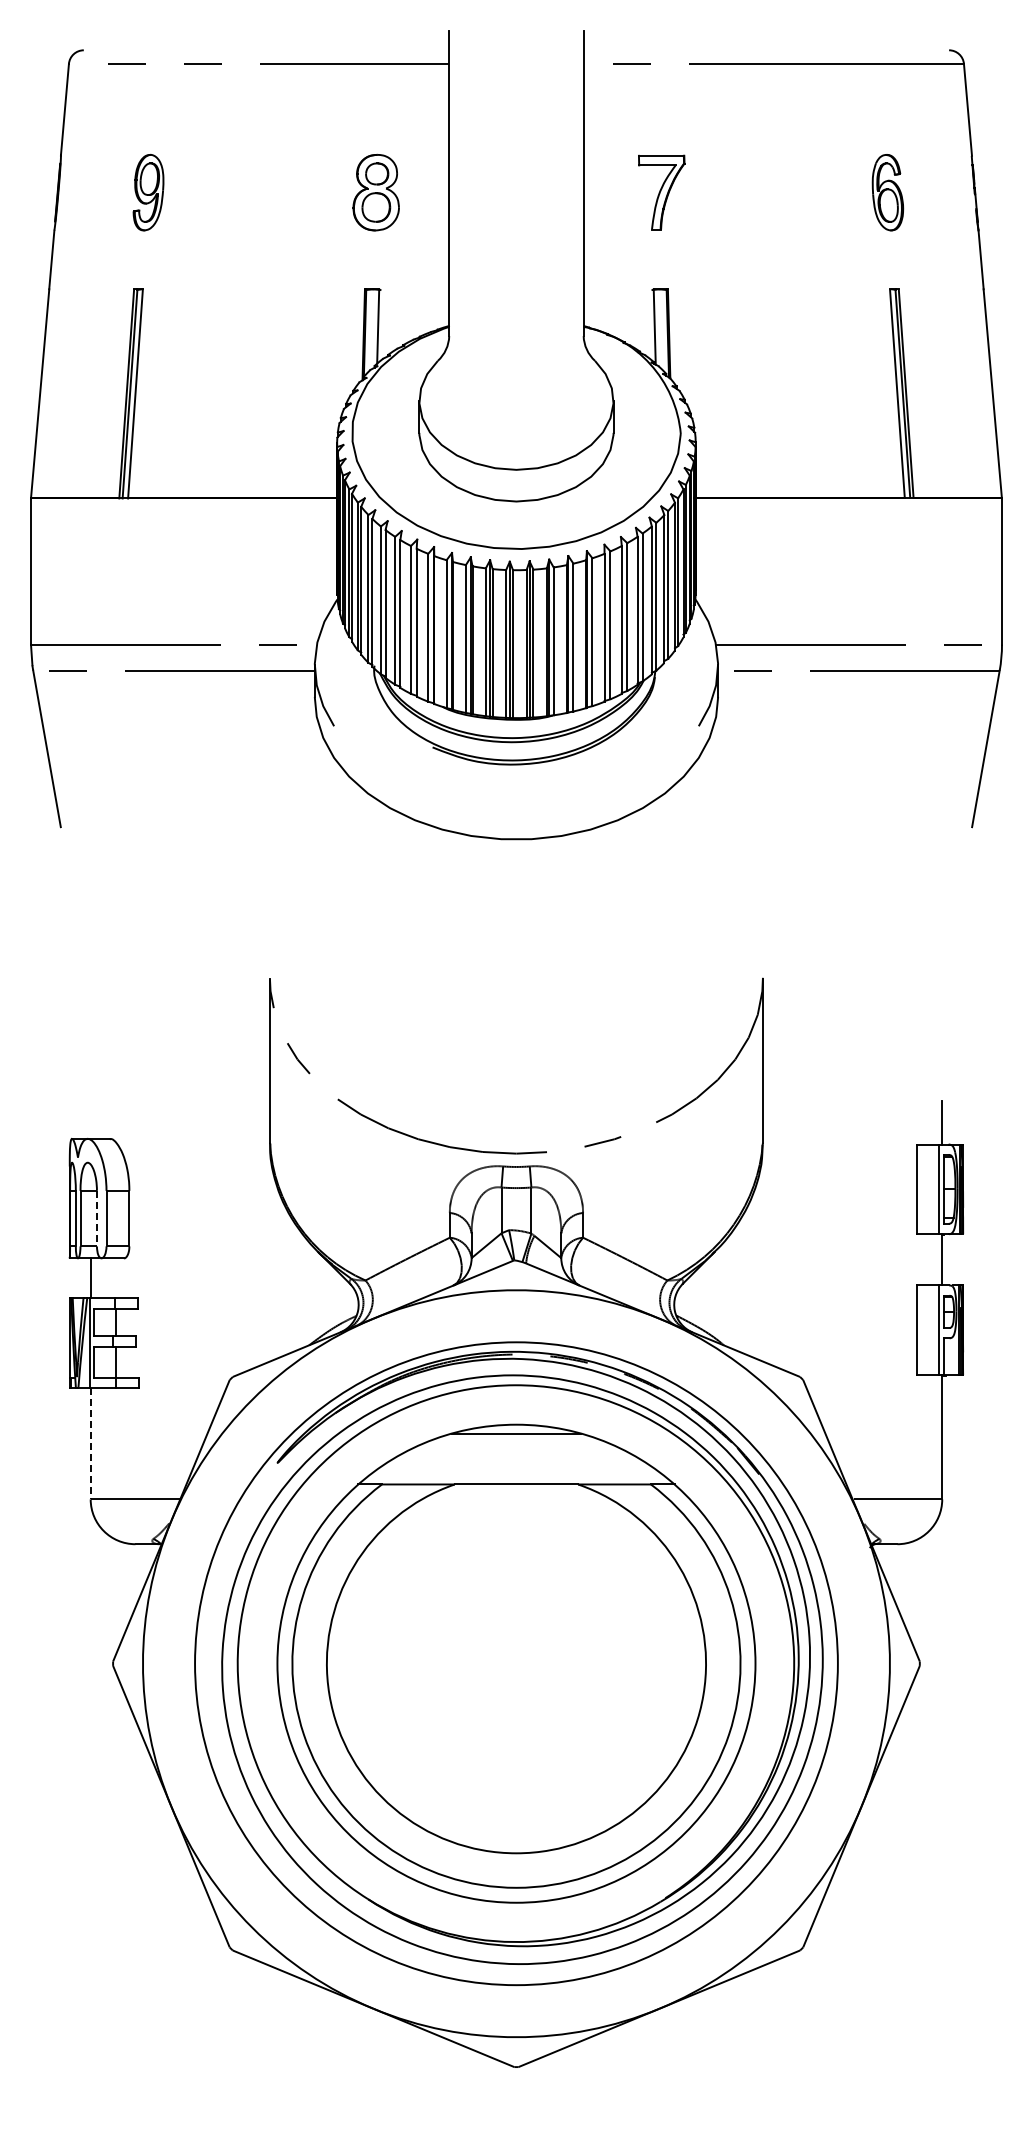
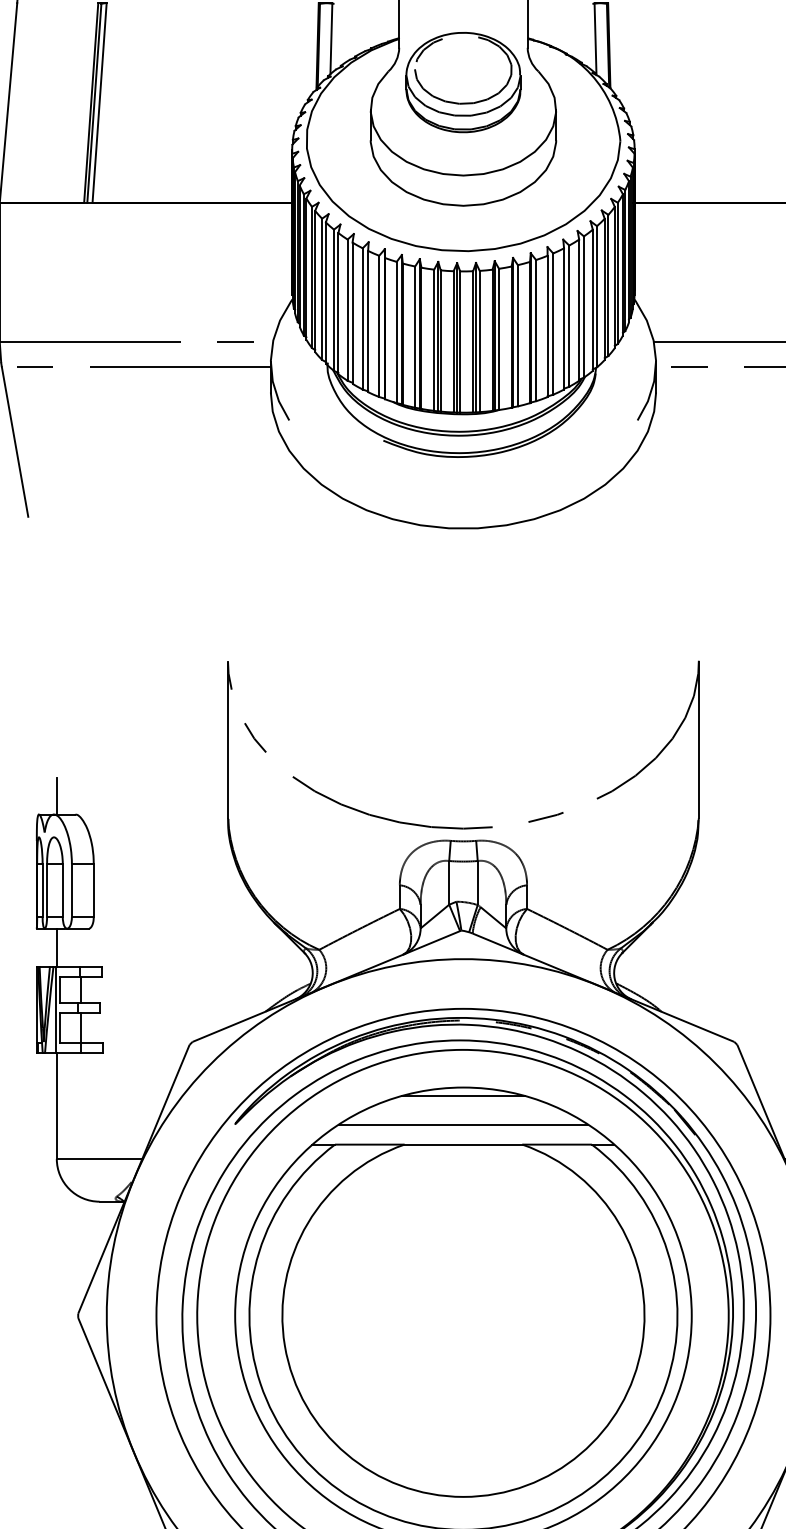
part: (515, 372) -> (462, 82), added
line: (90, 1119) -> (56, 796), added
line: (96, 1218) -> (62, 890), dashed -> solid
line: (90, 1443) -> (56, 1105), dashed -> solid
line: (516, 1463) -> (463, 1124), added

